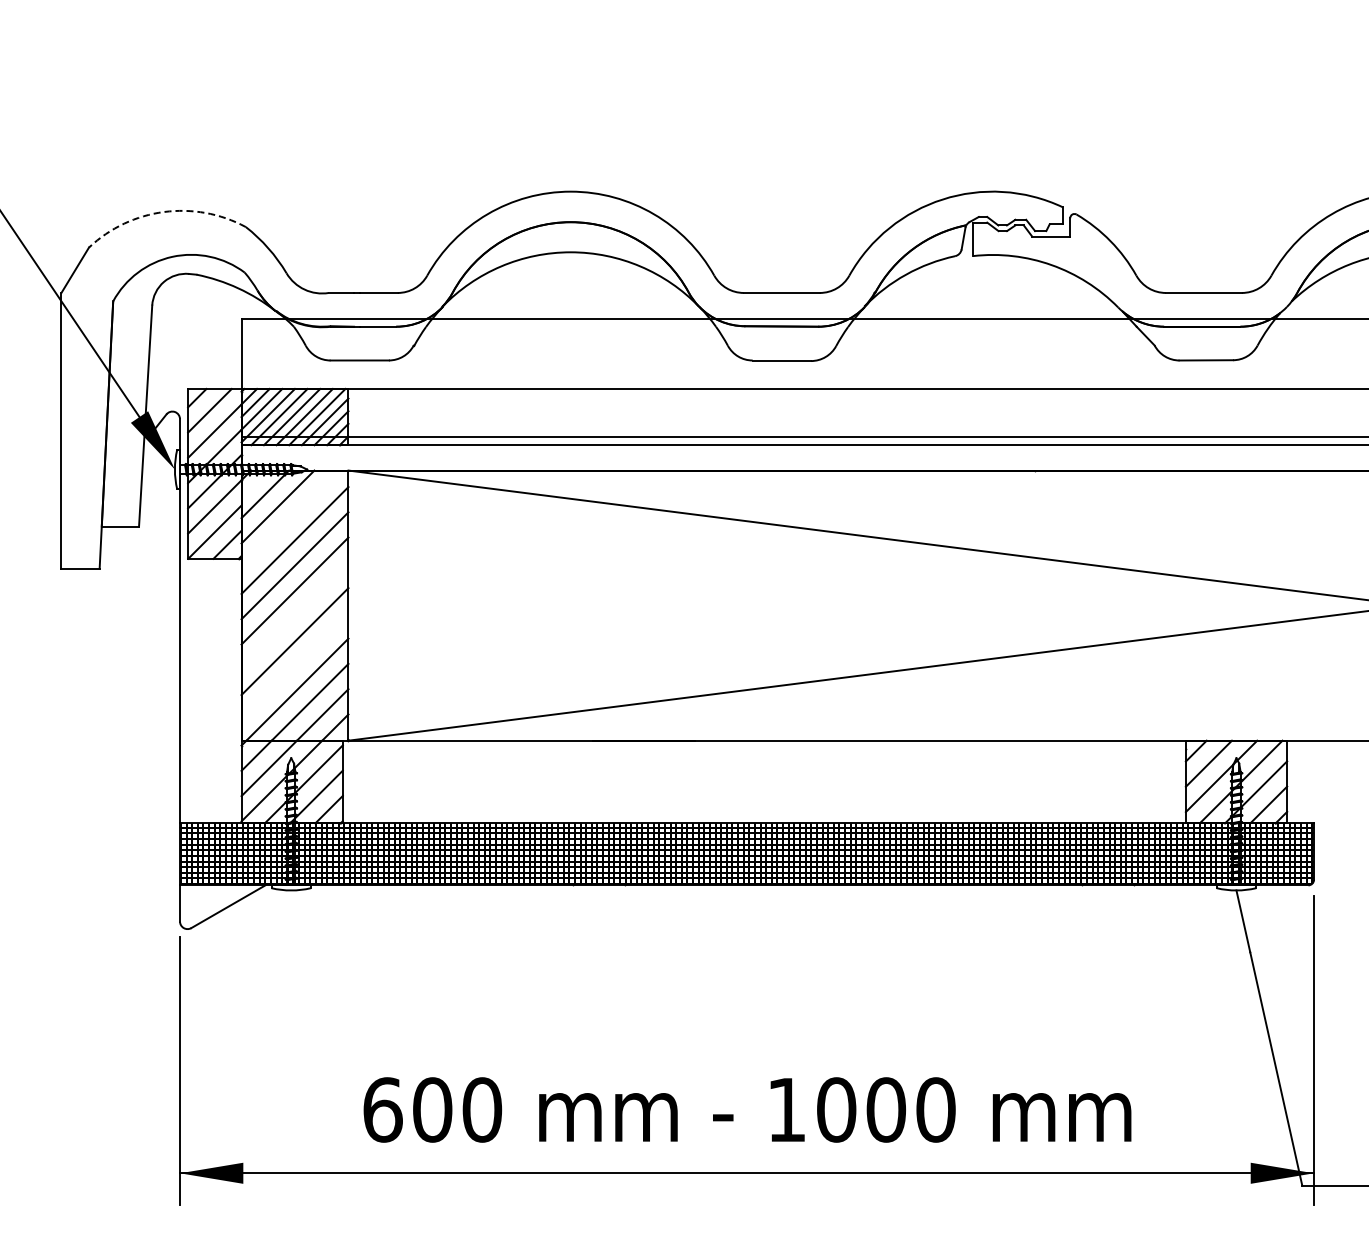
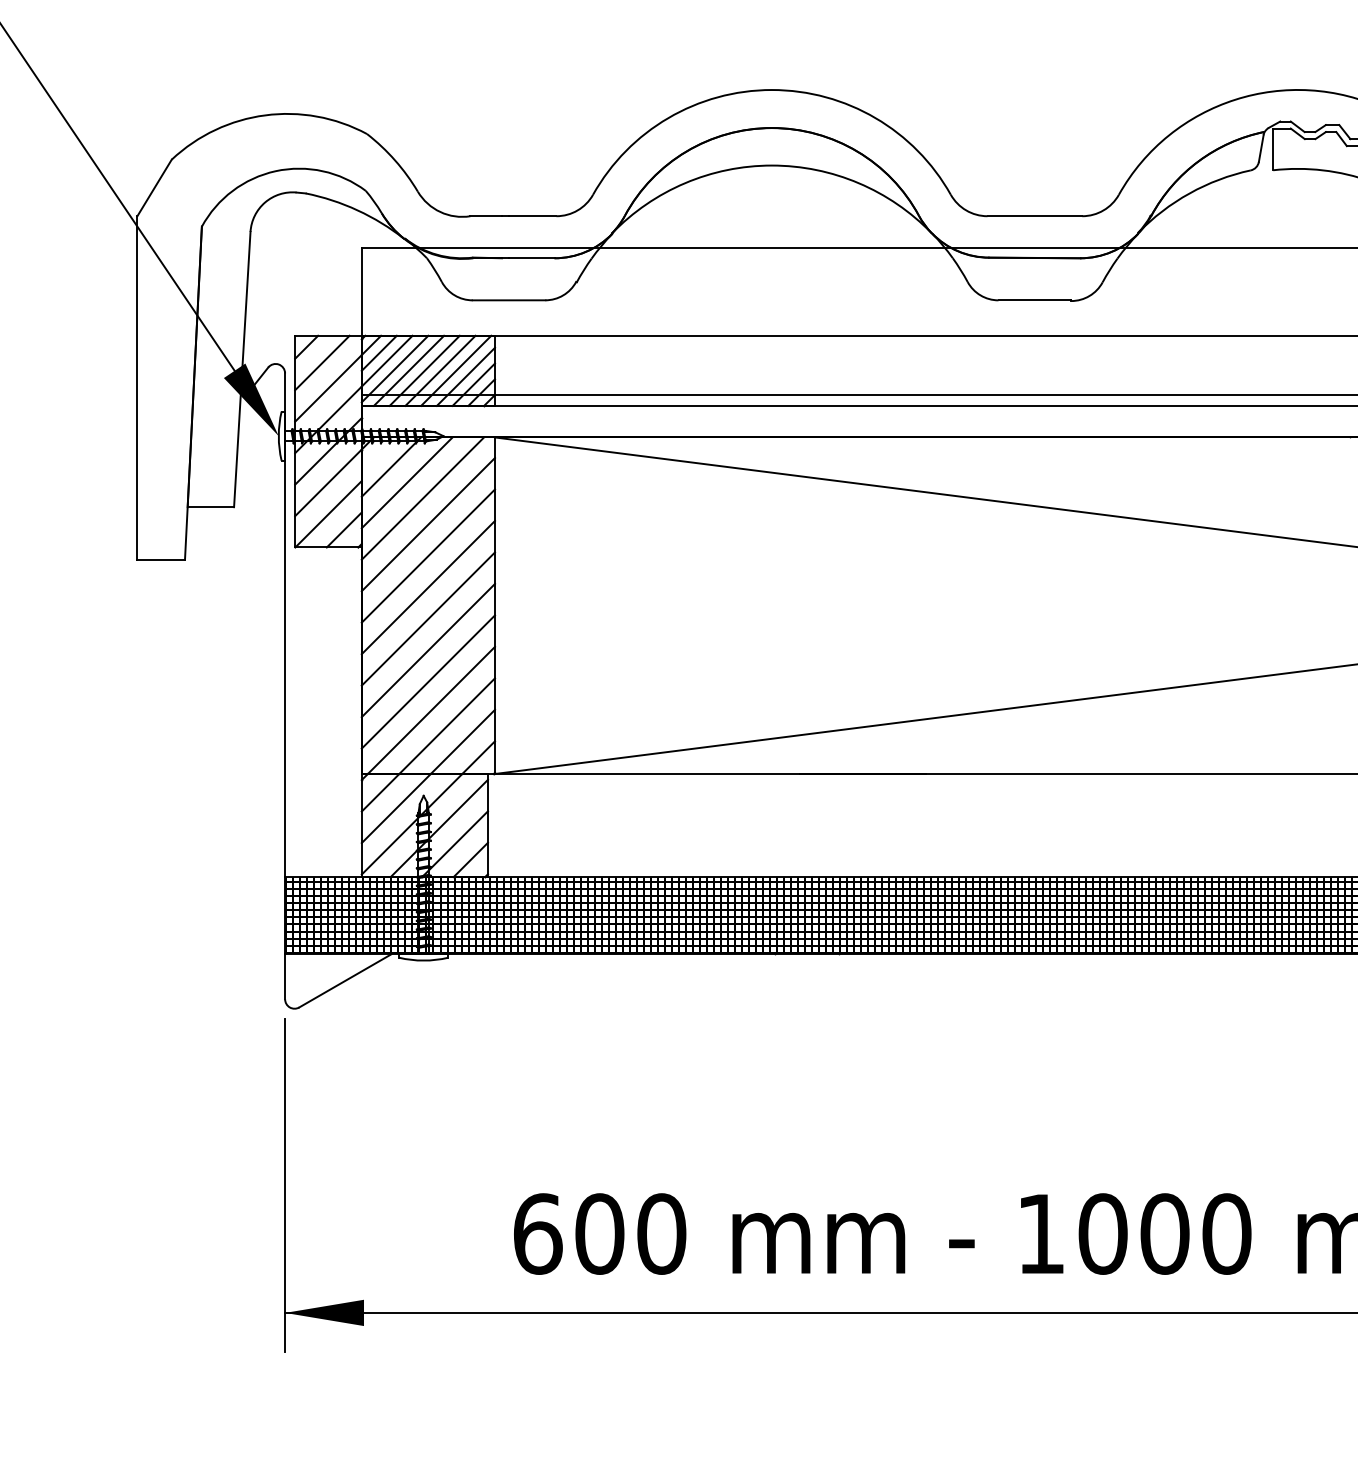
arc: (164, 212) -> (265, 115), dashed -> solid
line: (290, 519) -> (422, 498), added
line: (294, 615) -> (427, 618), added
line: (294, 666) -> (427, 681), added

